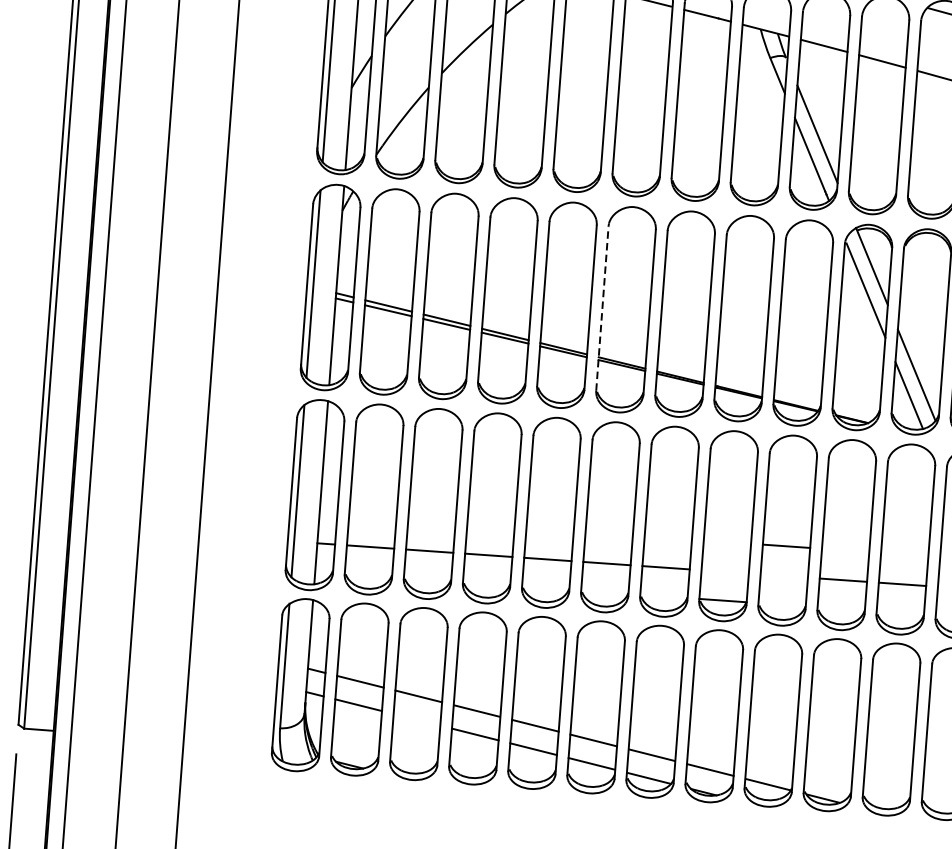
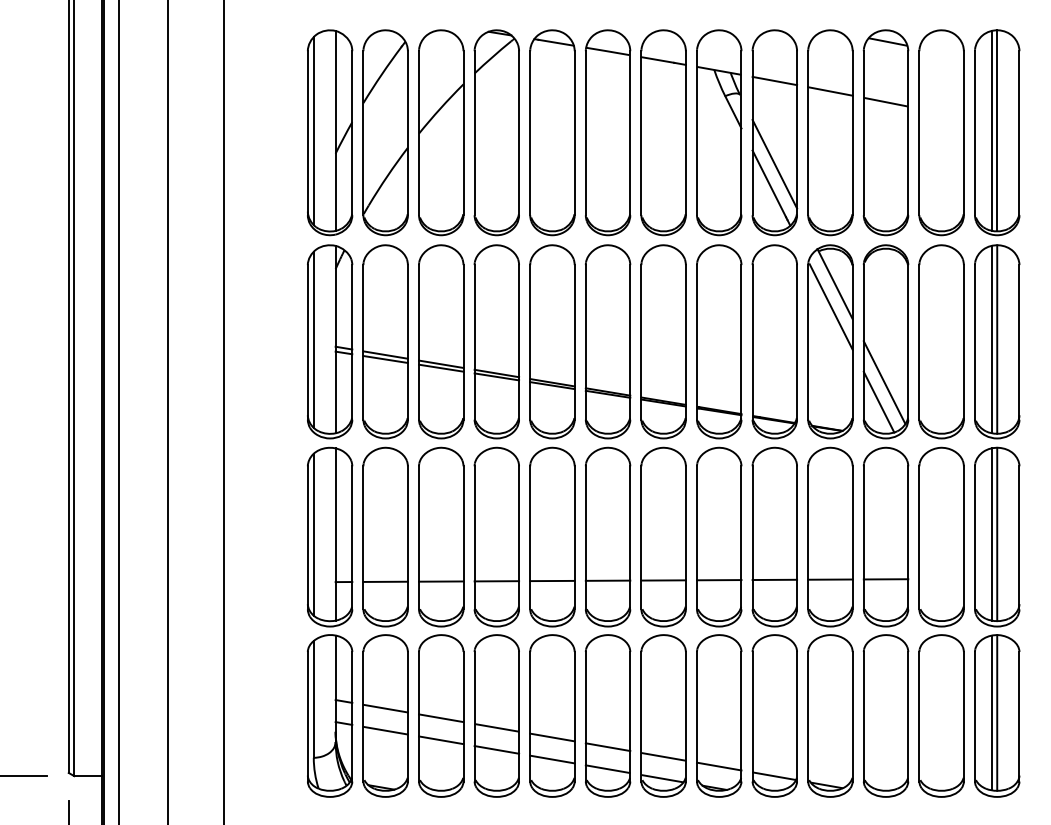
line: (602, 307) -> (585, 341), dashed -> solid
line: (786, 545) -> (774, 579), moved
line: (723, 600) -> (719, 580), moved
line: (417, 720) -> (441, 740), added

